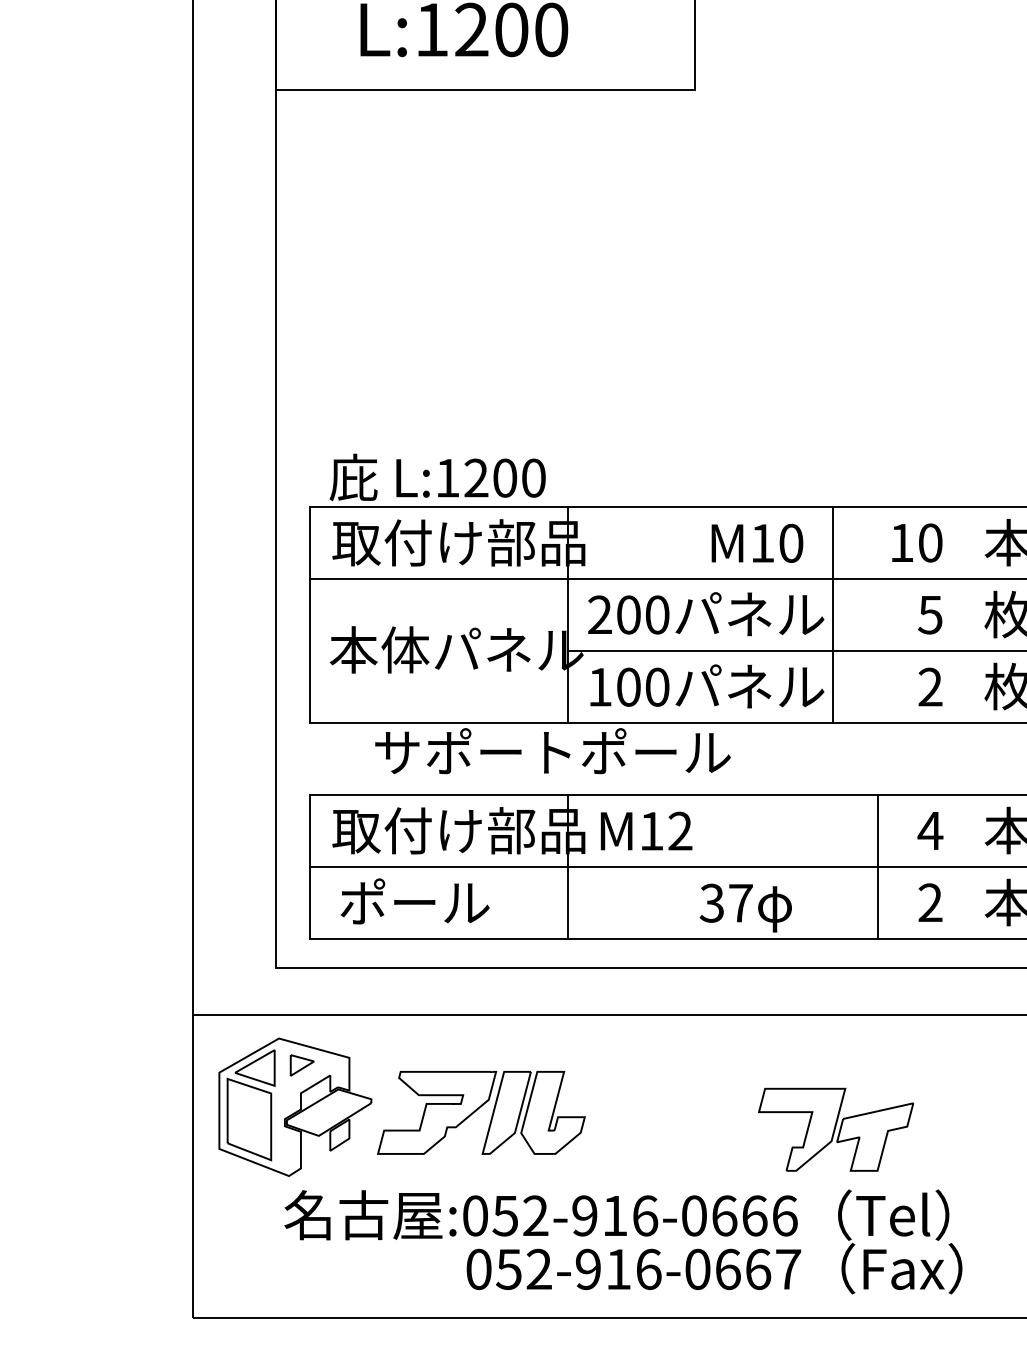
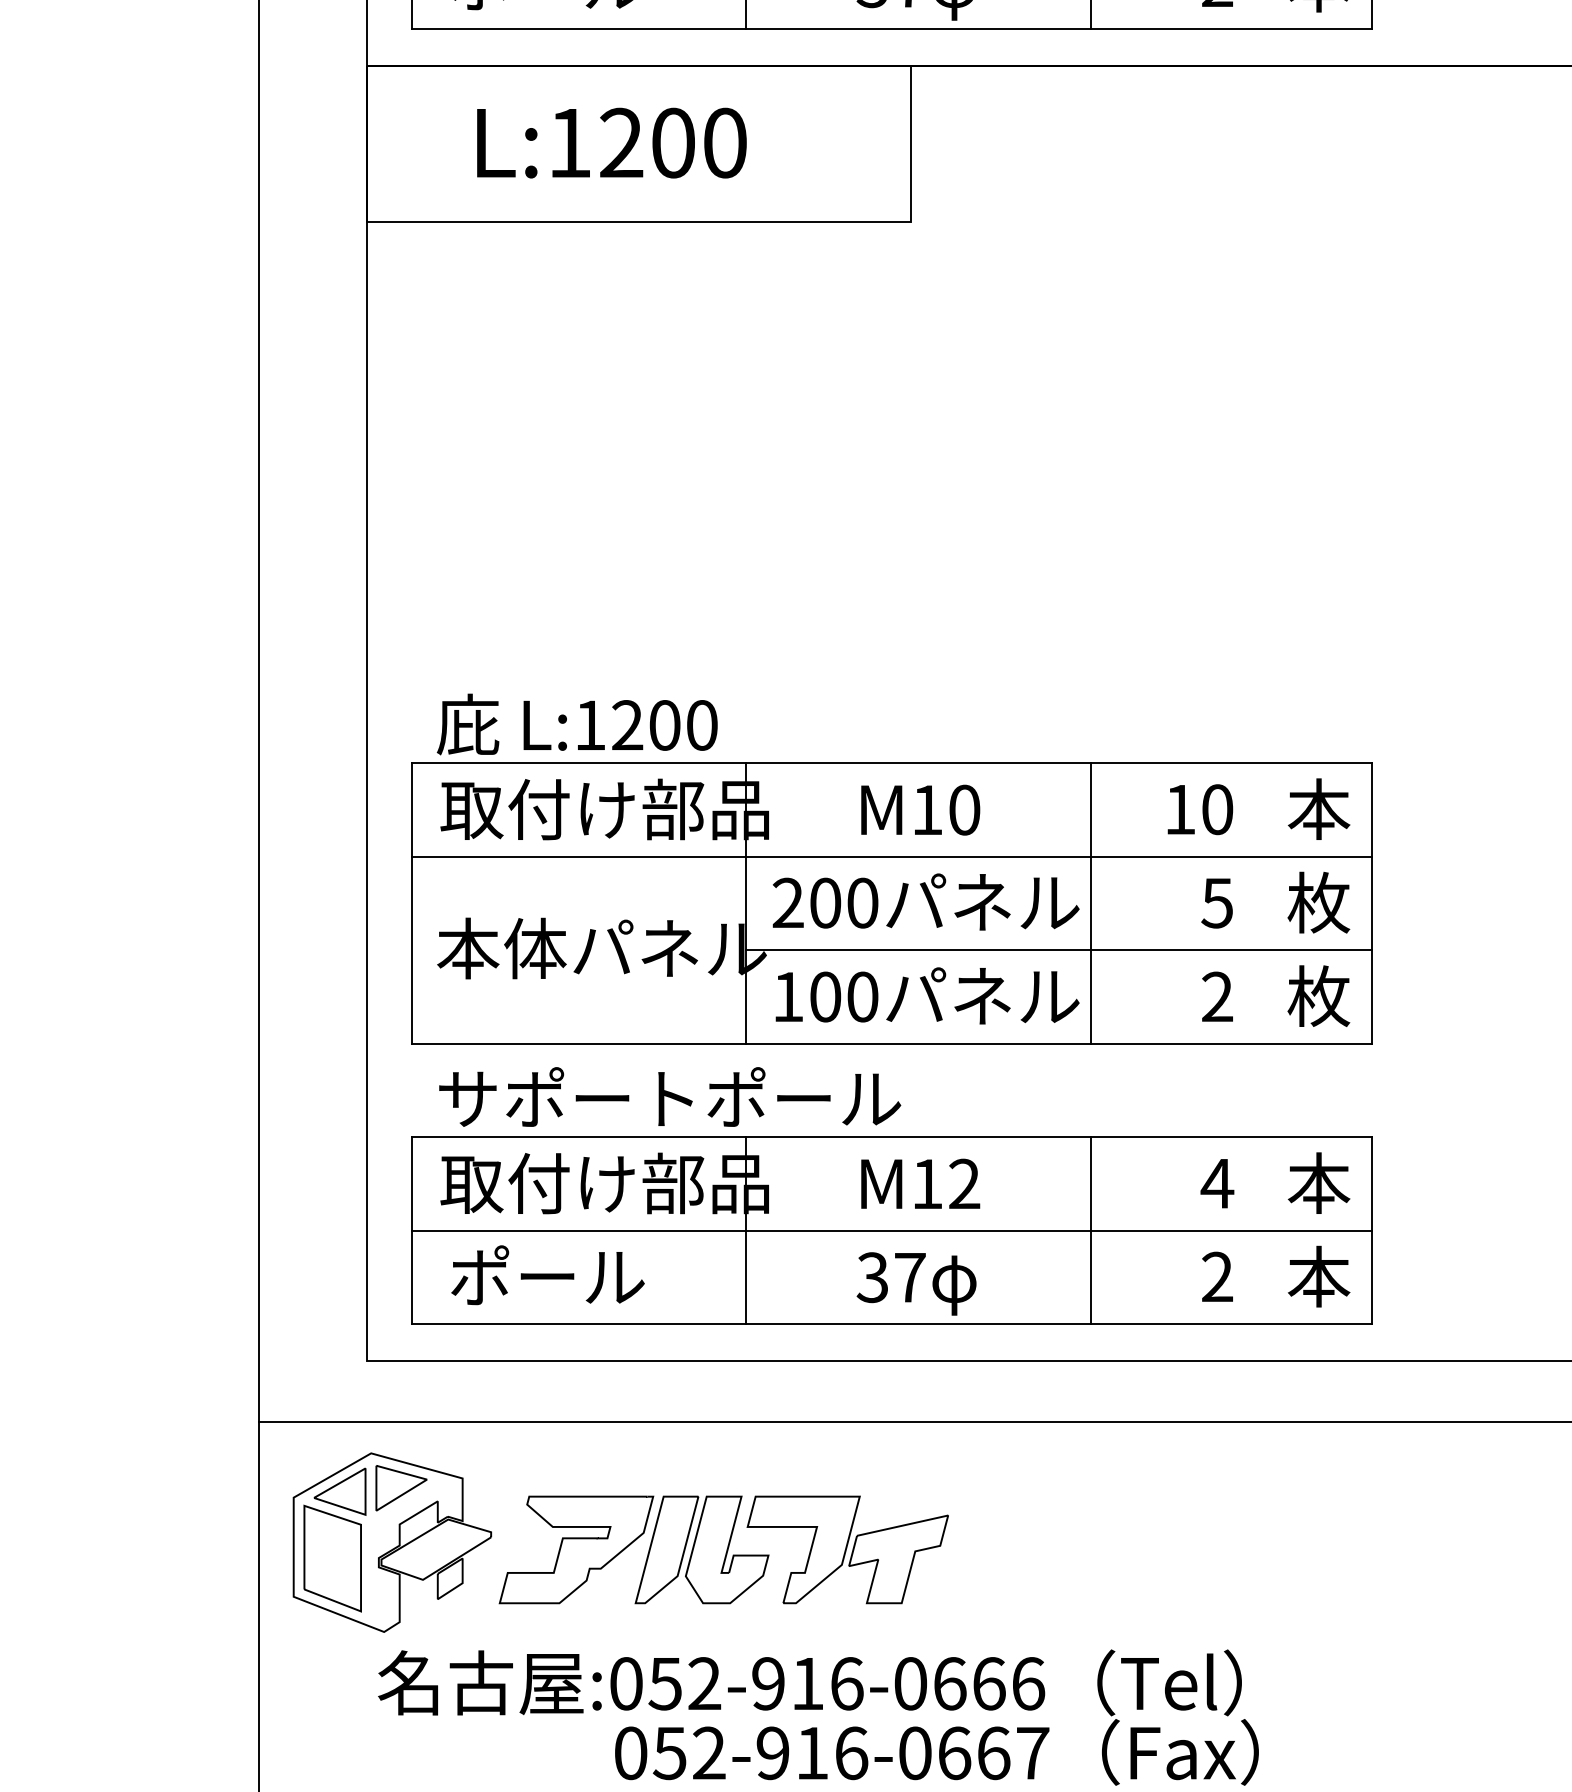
text: (757, 542) -> (920, 809), moved
text: (553, 750) -> (670, 1096), moved
text: (646, 830) -> (920, 1183), moved
line: (878, 866) -> (1091, 1230), moved
text: (745, 907) -> (916, 1283), moved
part: (302, 1065) -> (401, 1488), size x1.67
part: (835, 1129) -> (847, 1549), moved

